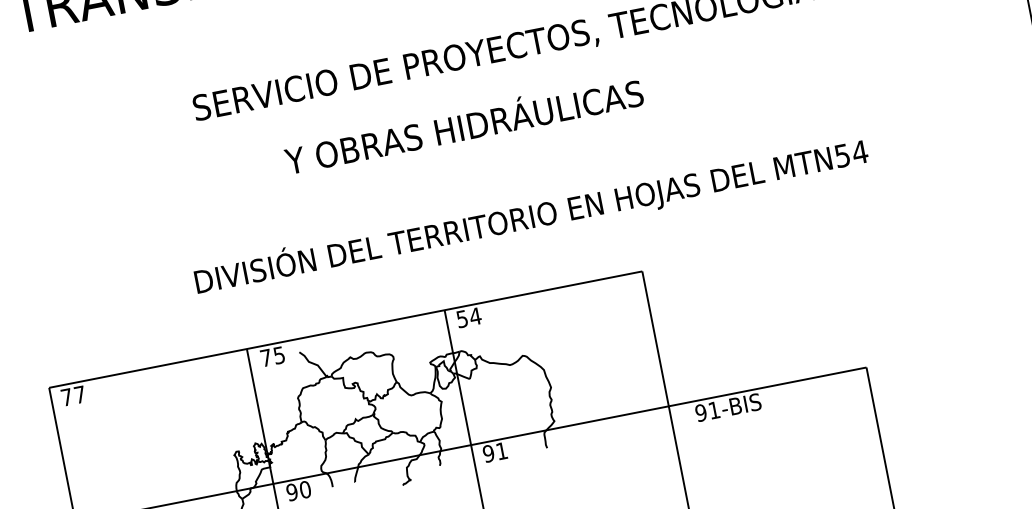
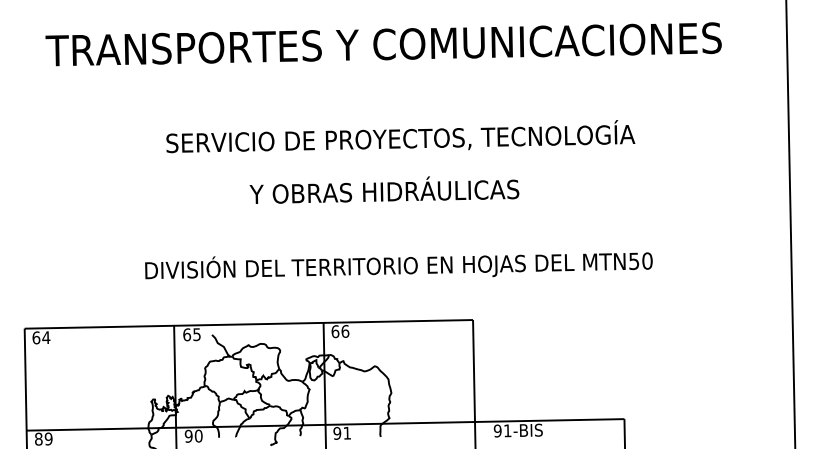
text: (463, 124) -> (384, 189), moved
text: (859, 151) -> (647, 260), MTN54 -> MTN50
text: (469, 317) -> (340, 331), 54 -> 66
text: (266, 357) -> (187, 334), 75 -> 65
text: (73, 395) -> (41, 337), 77 -> 64

